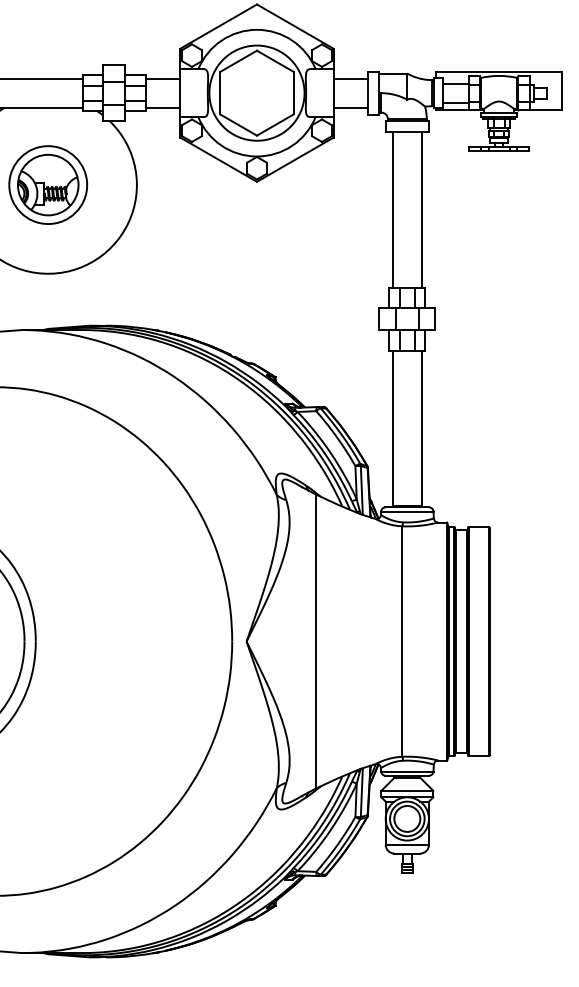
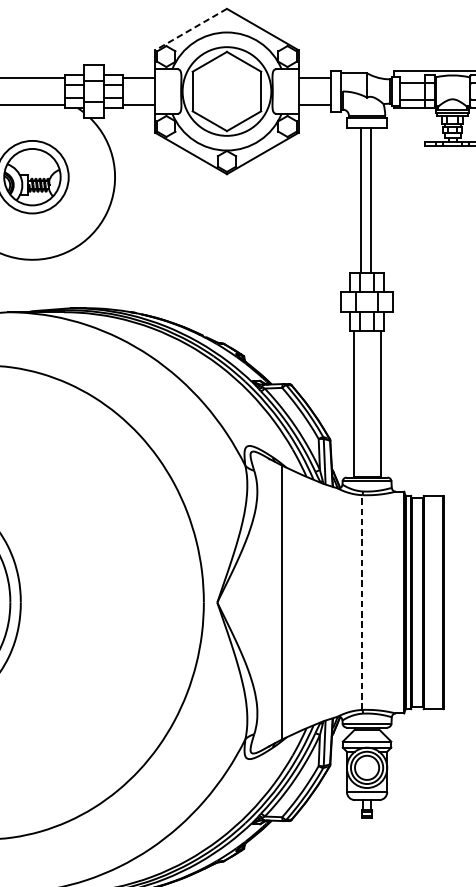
line: (218, 26) -> (191, 29), solid -> dashed
line: (392, 209) -> (370, 199), moved
line: (421, 209) -> (360, 199), moved
line: (402, 641) -> (362, 602), solid -> dashed

